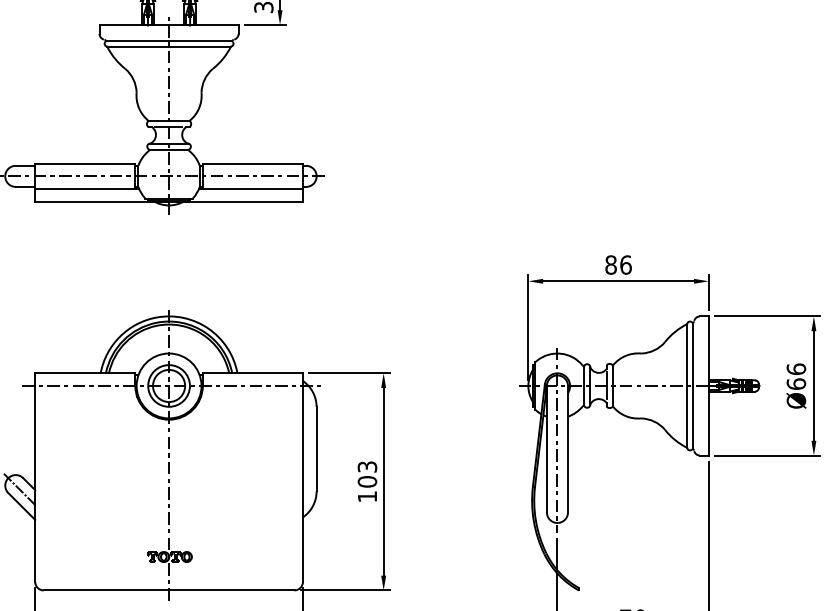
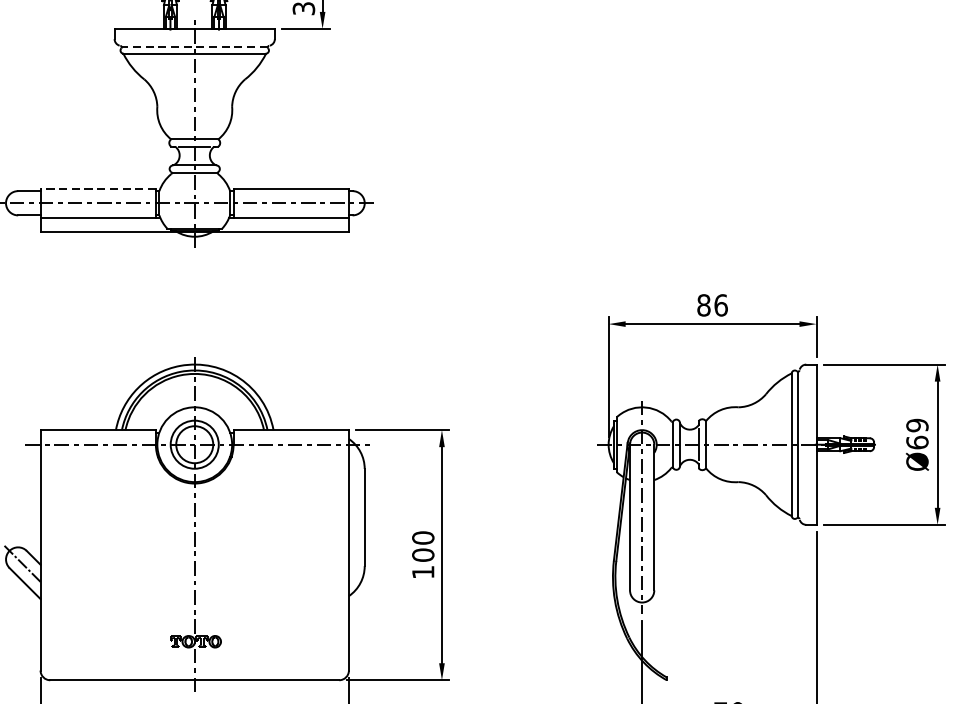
line: (168, 41) -> (194, 47), solid -> dashed
line: (84, 163) -> (97, 188), solid -> dashed
text: (796, 369) -> (917, 425), Ø66 -> Ø69
text: (367, 466) -> (423, 537), 103 -> 100

